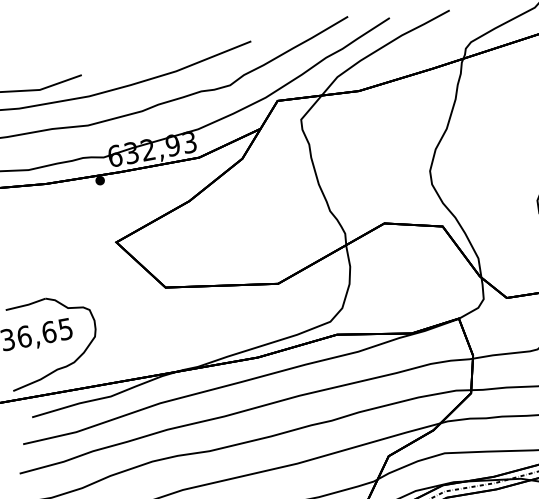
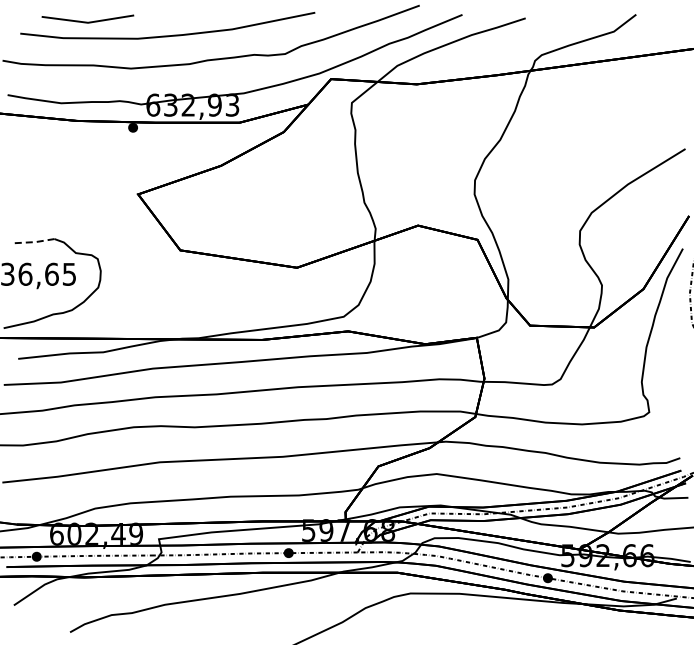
line: (25, 305) -> (32, 242), solid -> dashed

